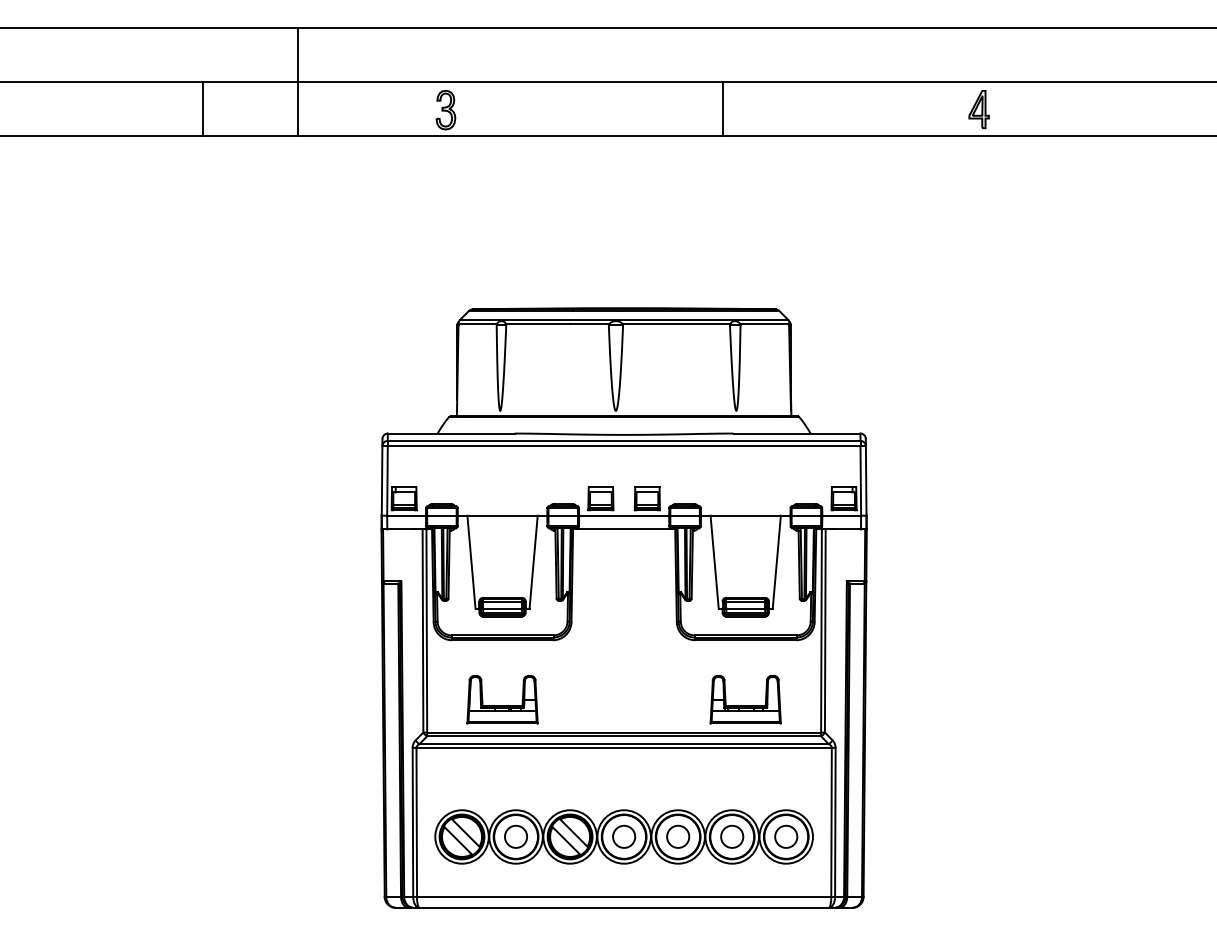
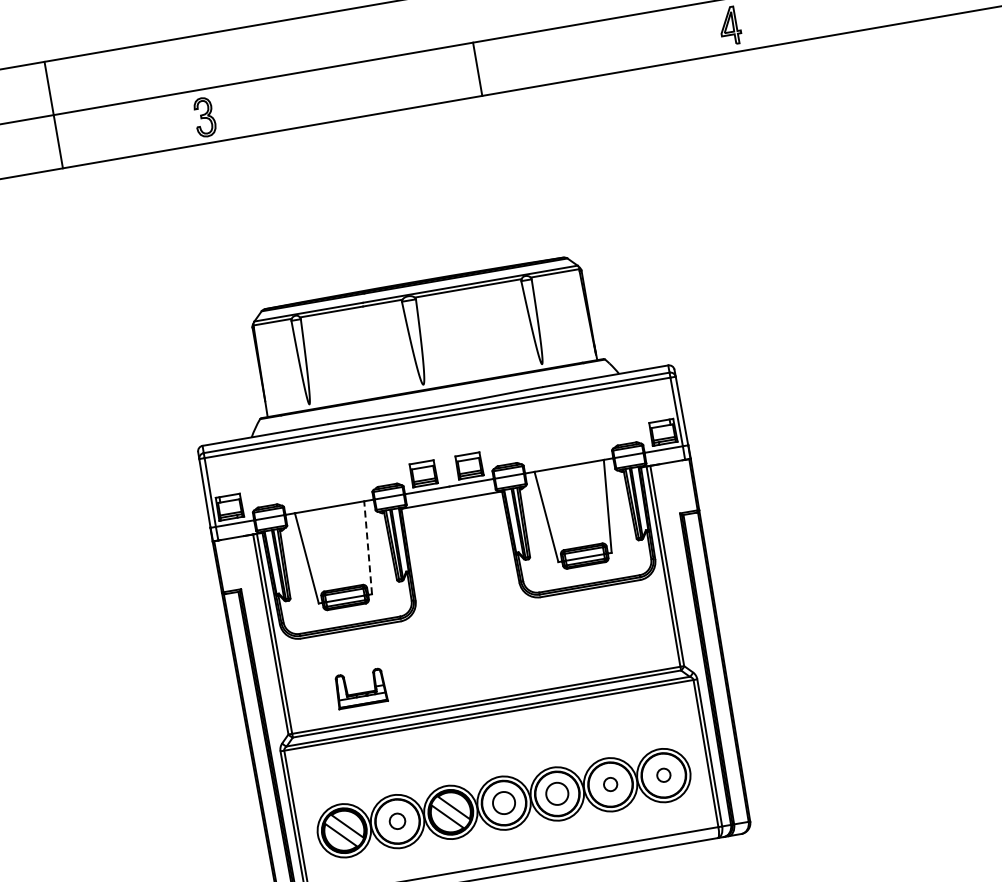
line: (533, 562) -> (368, 548), solid -> dashed
part: (502, 699) -> (360, 688), size x0.7
part: (745, 699) -> (600, 647), removed
circle: (515, 836) -> (396, 821), size x0.7
circle: (732, 836) -> (610, 784), size x0.6
circle: (786, 836) -> (663, 775), size x0.6

